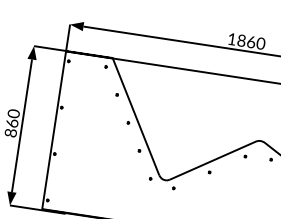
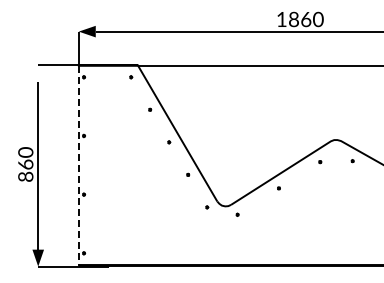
fill: (33, 52) -> (38, 73), removed
line: (53, 130) -> (78, 165), solid -> dashed

